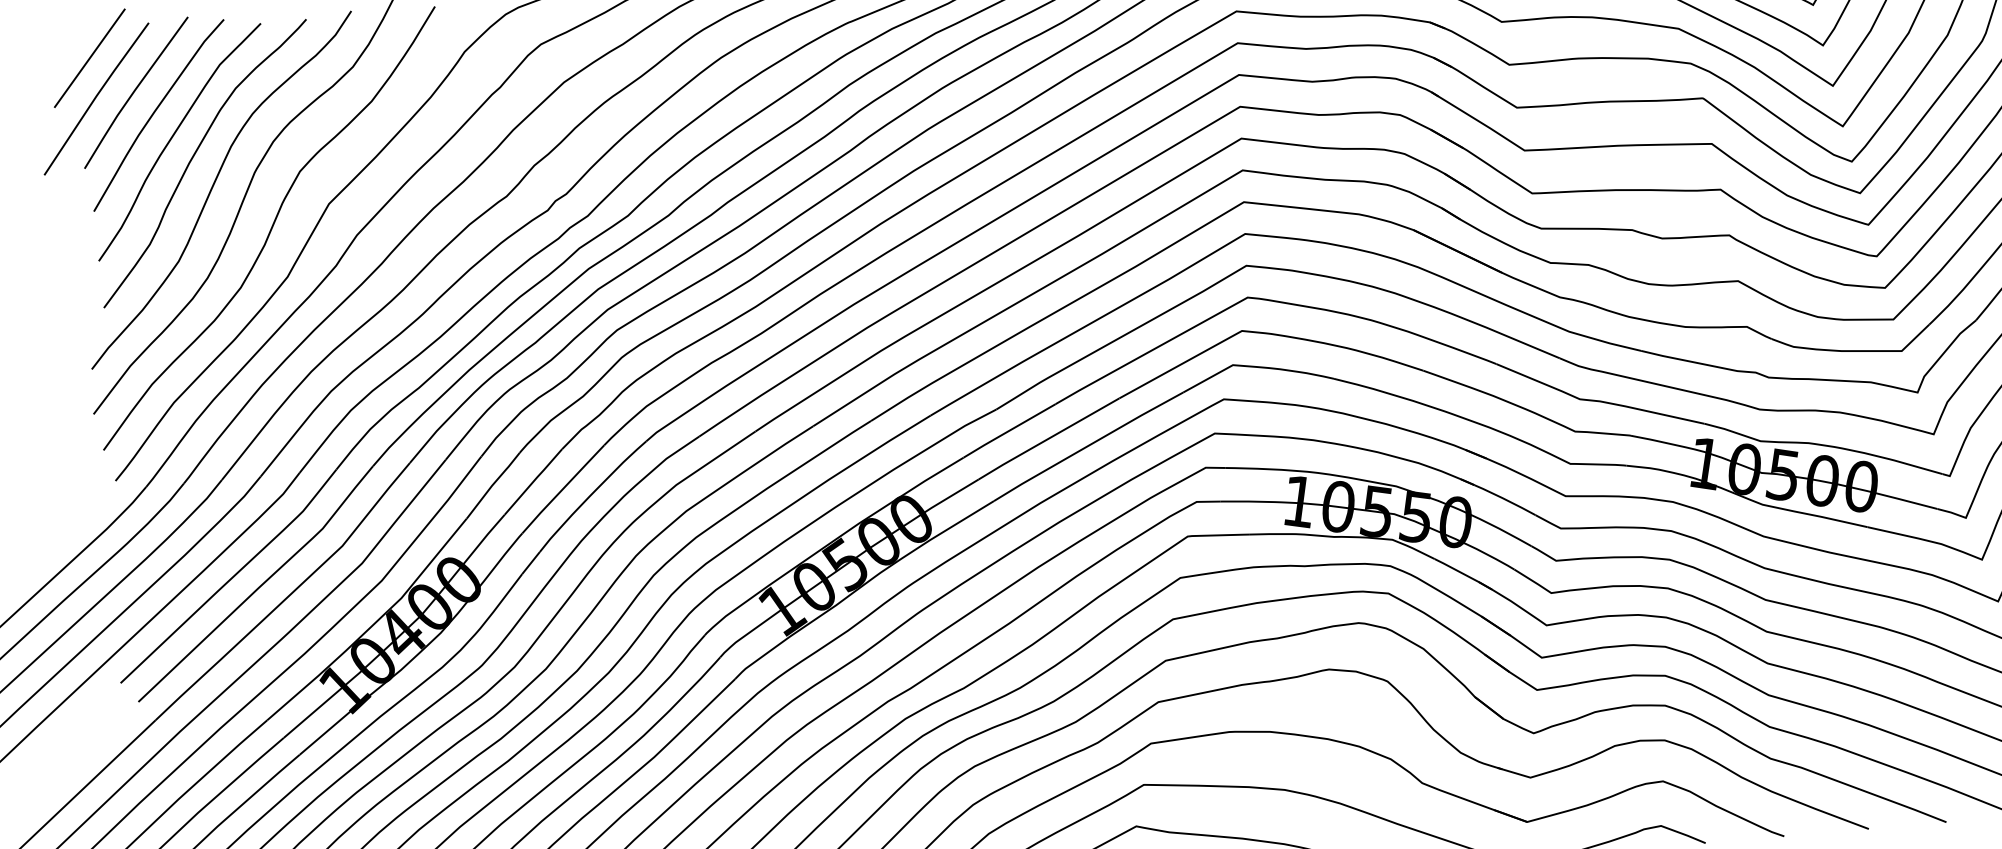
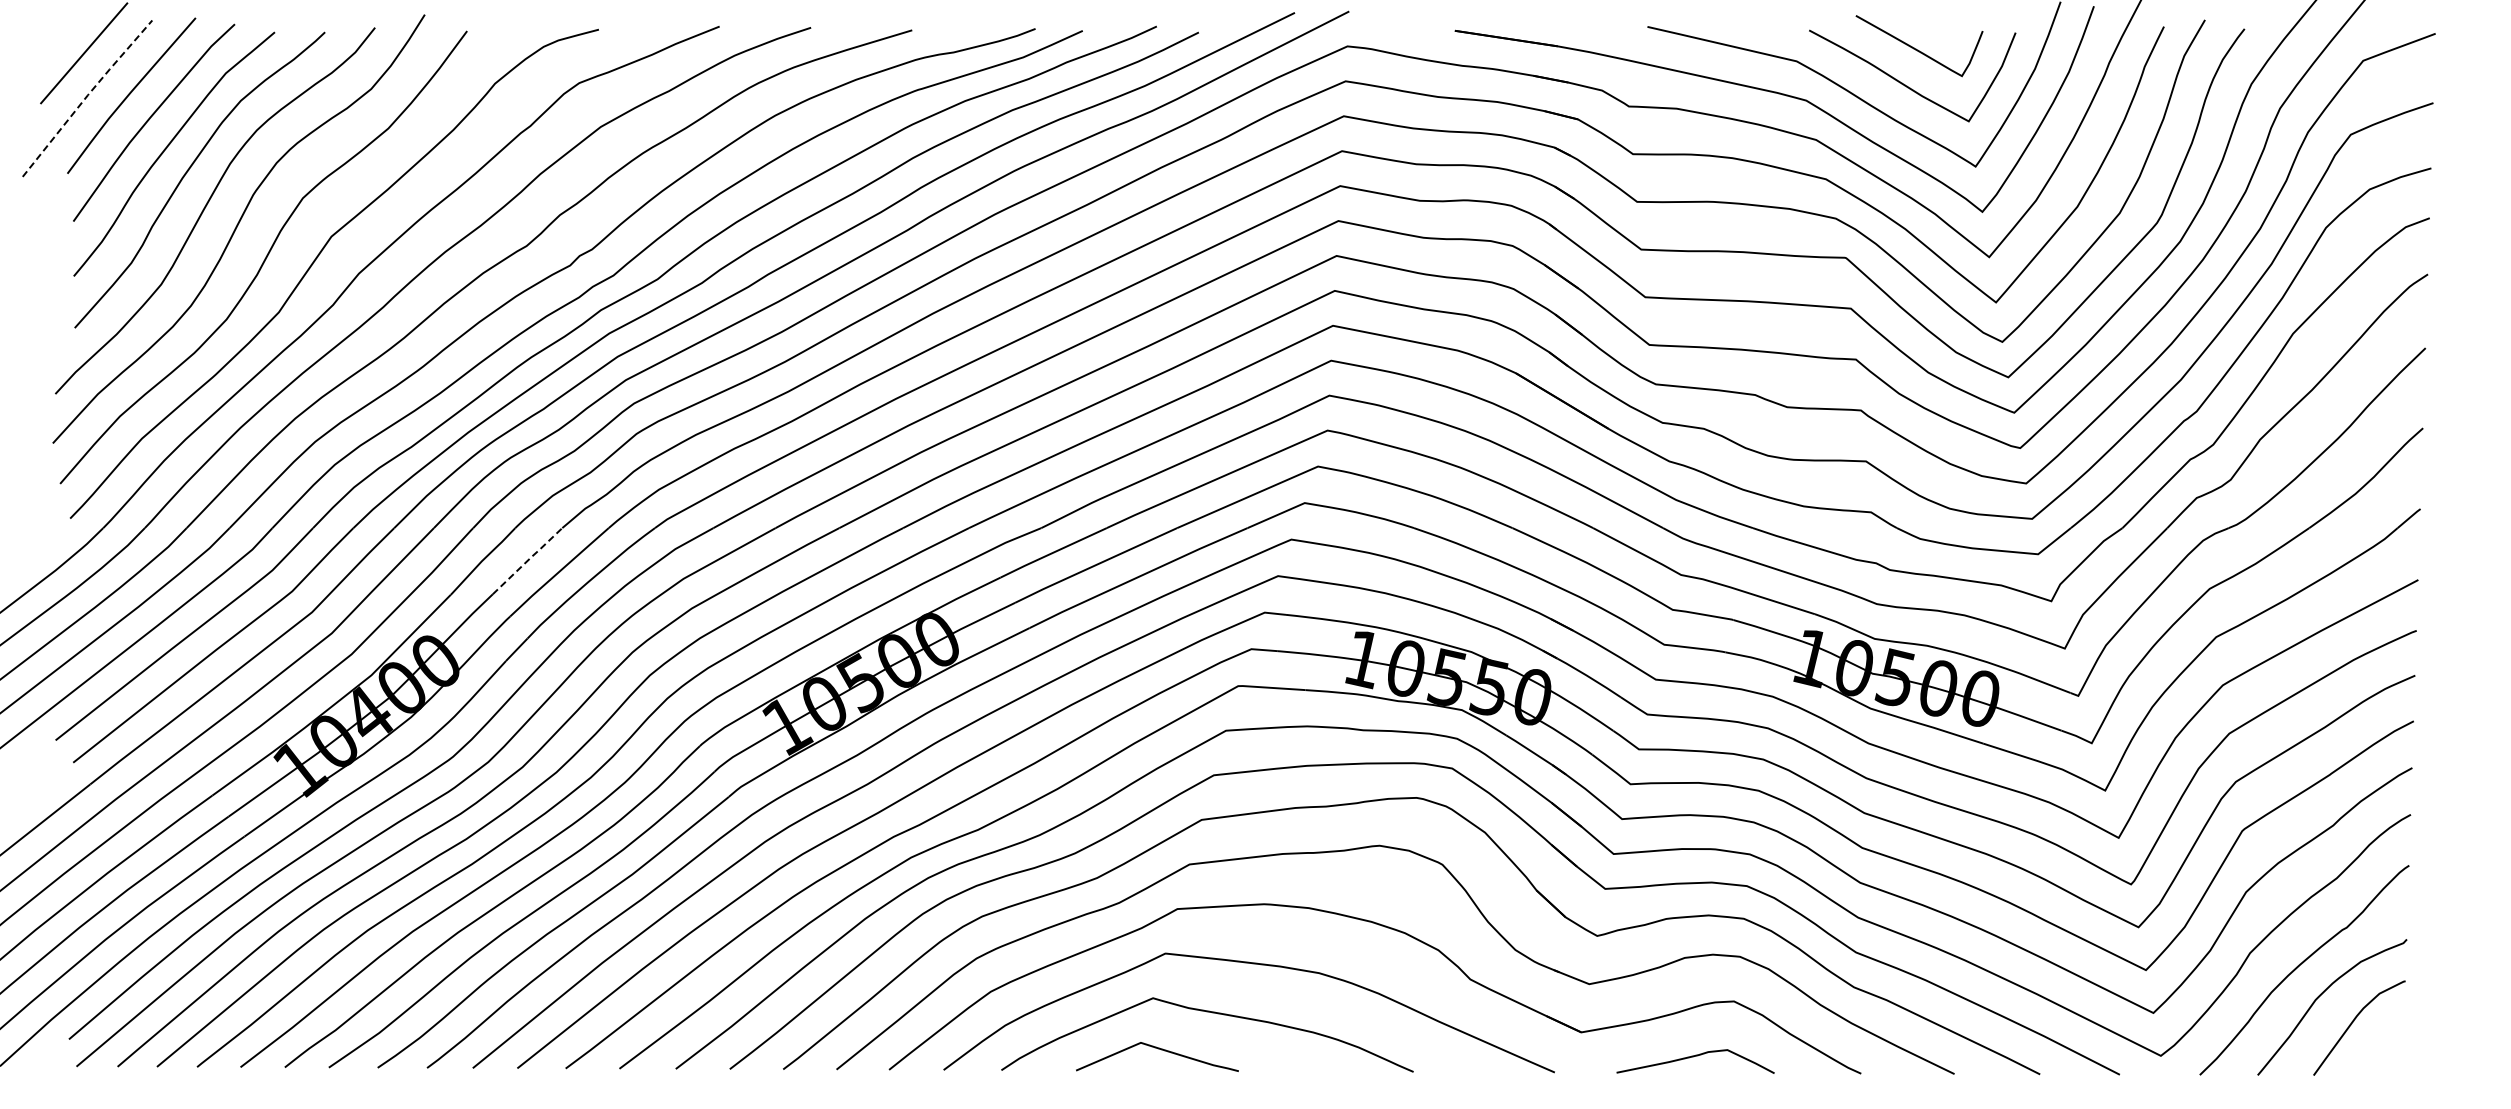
line: (95, 97) -> (86, 96), solid -> dashed
line: (534, 480) -> (528, 559), solid -> dashed

